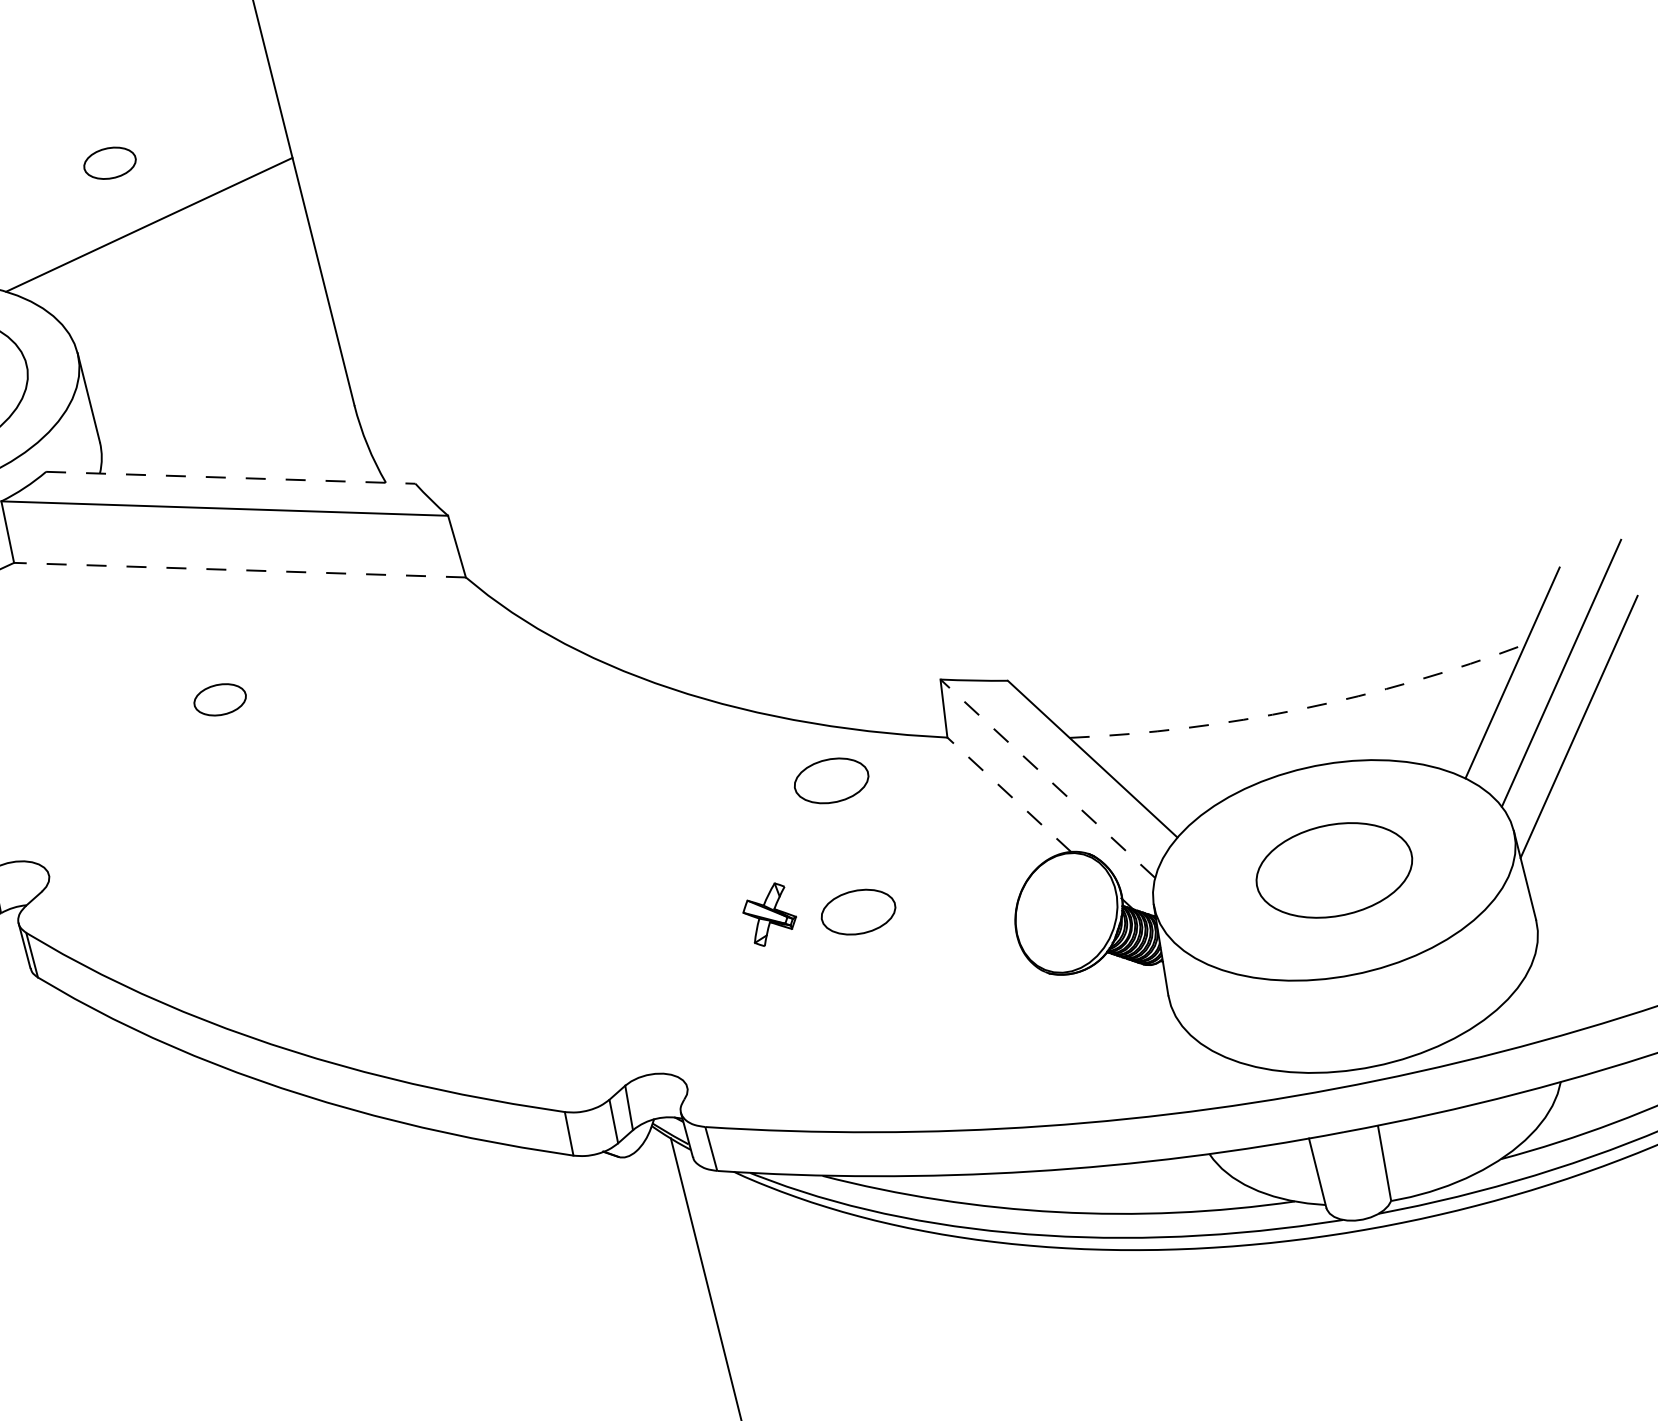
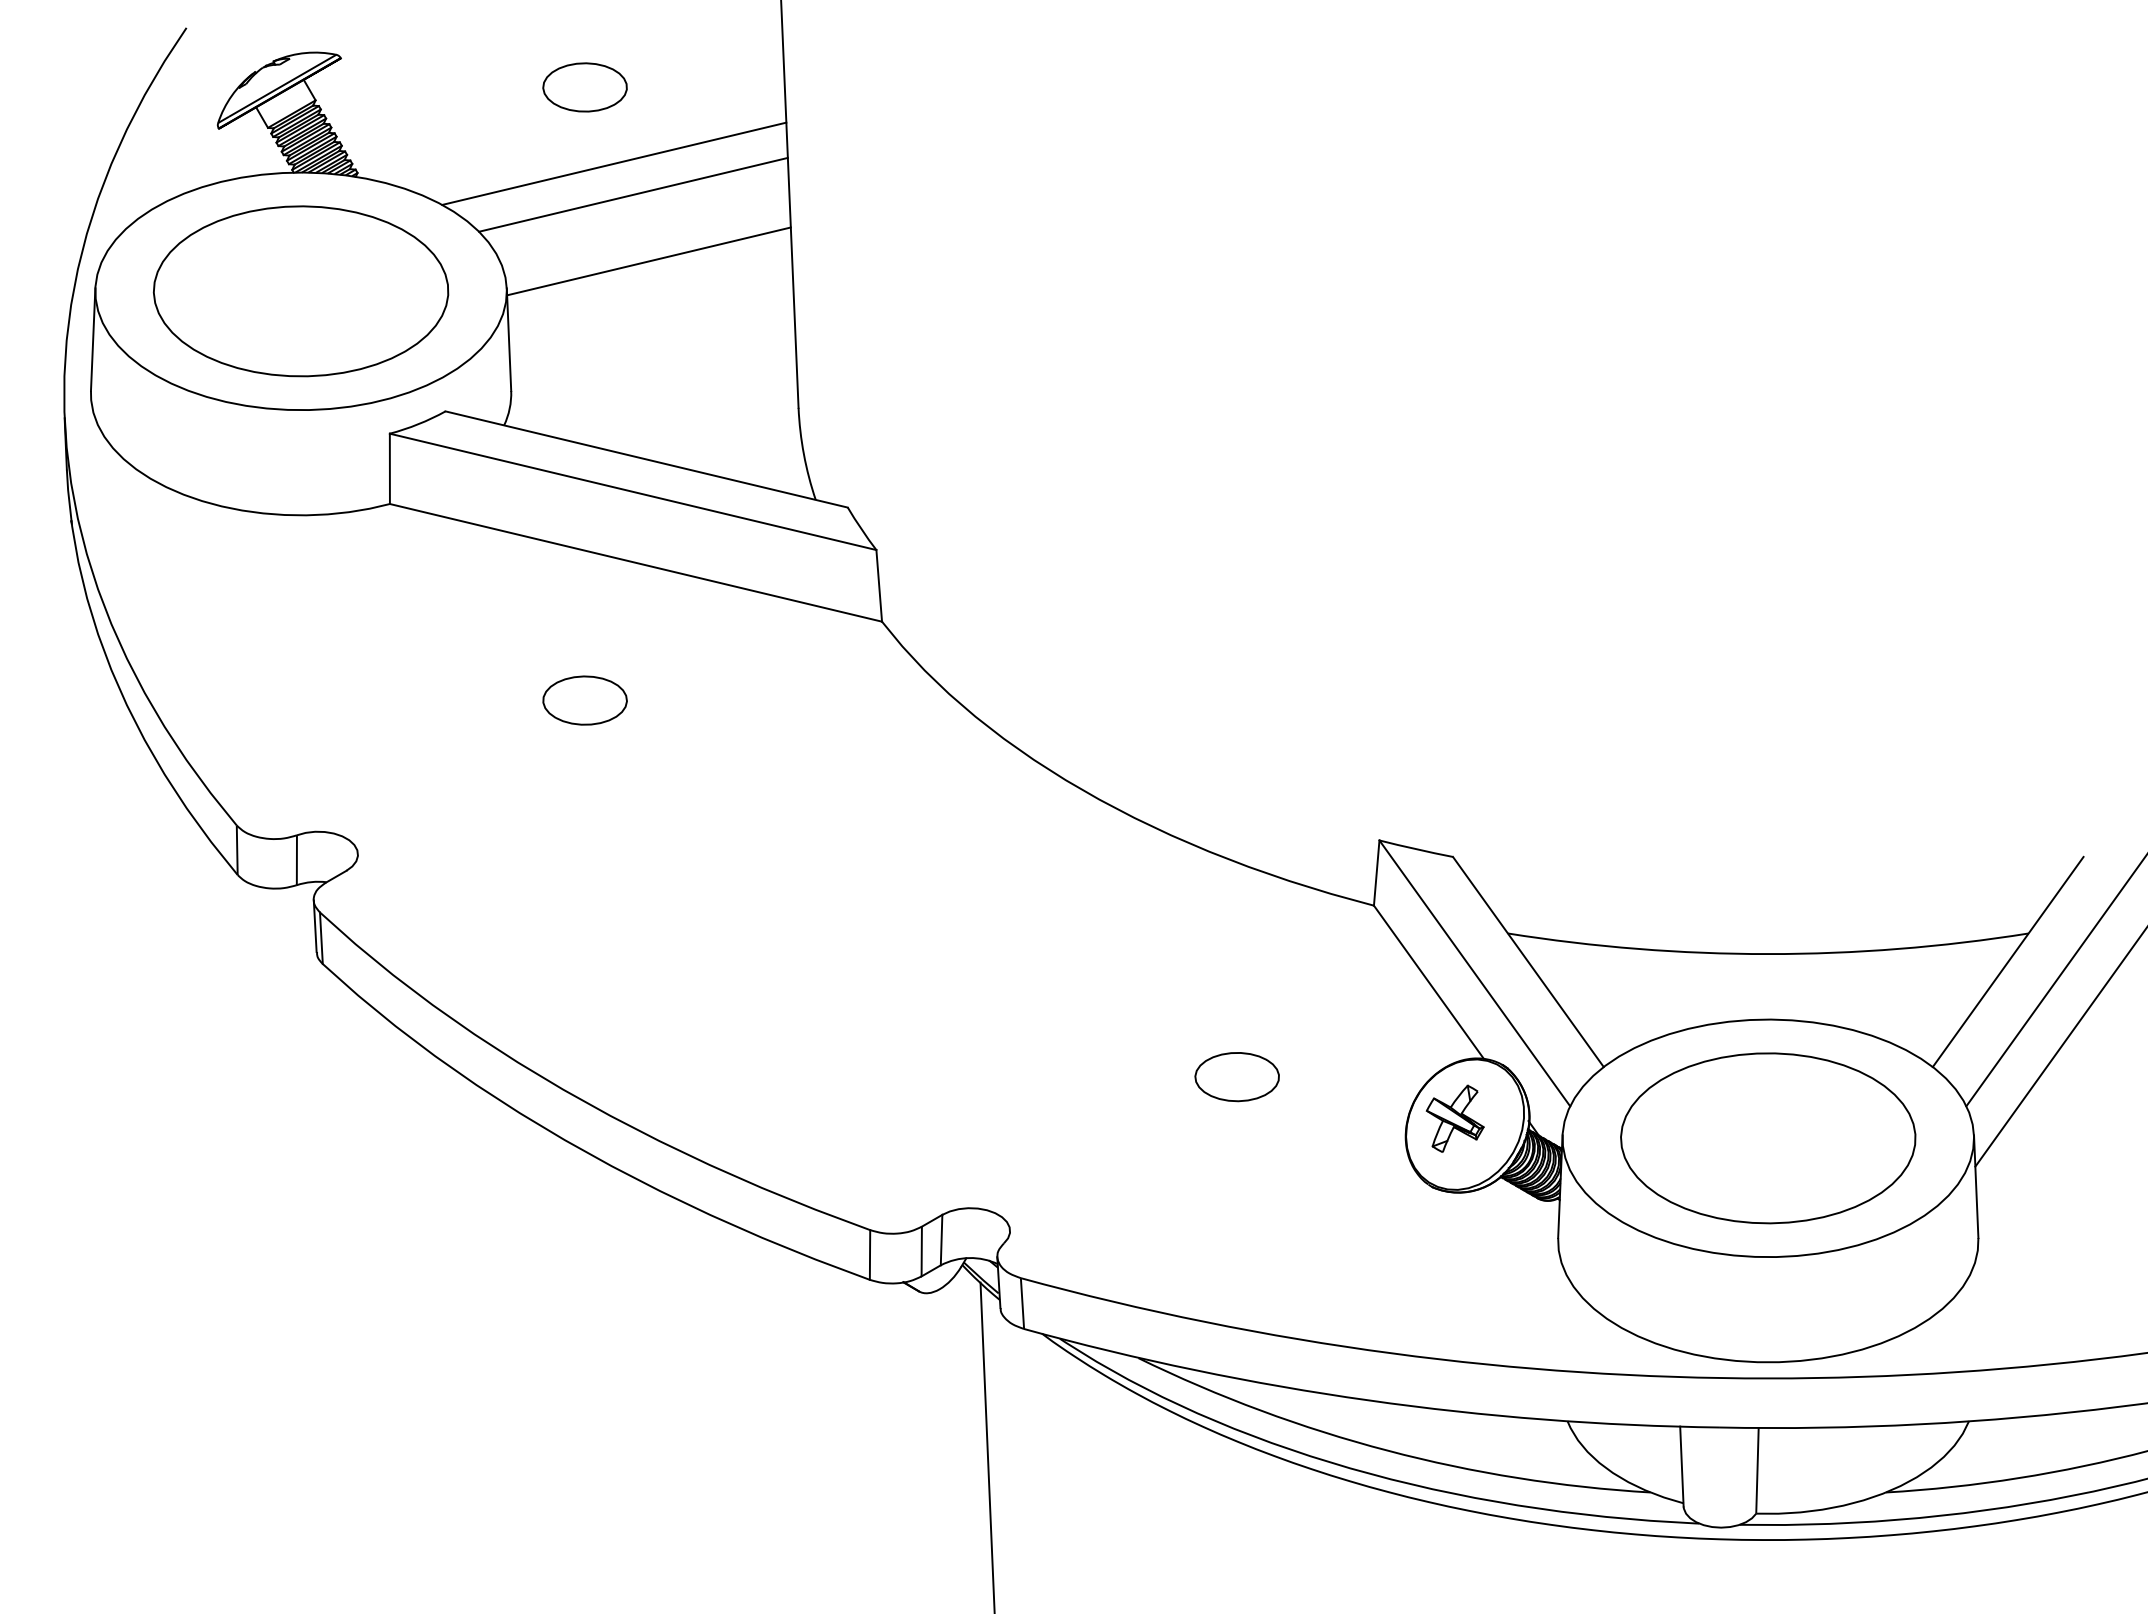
part: (109, 163) -> (584, 87), size x1.43
line: (171, 248) -> (633, 194), added
line: (196, 304) -> (648, 261), added
line: (230, 477) -> (646, 459), dashed -> solid
line: (239, 569) -> (635, 562), dashed -> solid
part: (219, 699) -> (584, 700), size x1.43
arc: (1301, 709) -> (1768, 954), dashed -> solid
line: (1047, 778) -> (1474, 973), dashed -> solid
part: (831, 781) -> (1236, 927), removed
line: (1008, 794) -> (1428, 981), dashed -> solid
part: (1334, 870) -> (1768, 1138), size x1.67
part: (769, 914) -> (1454, 1118), moved

